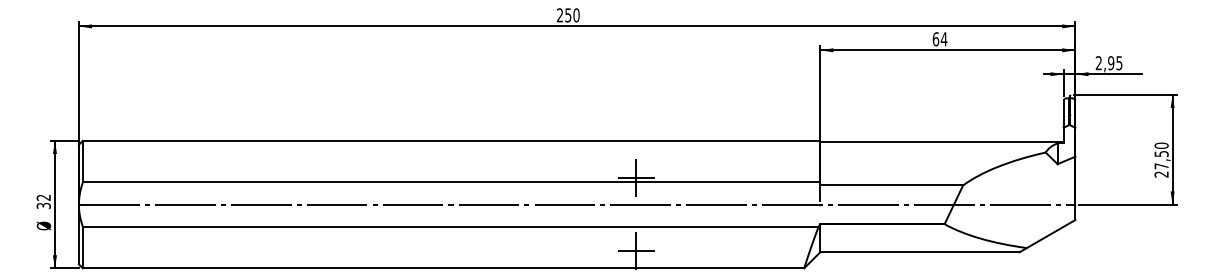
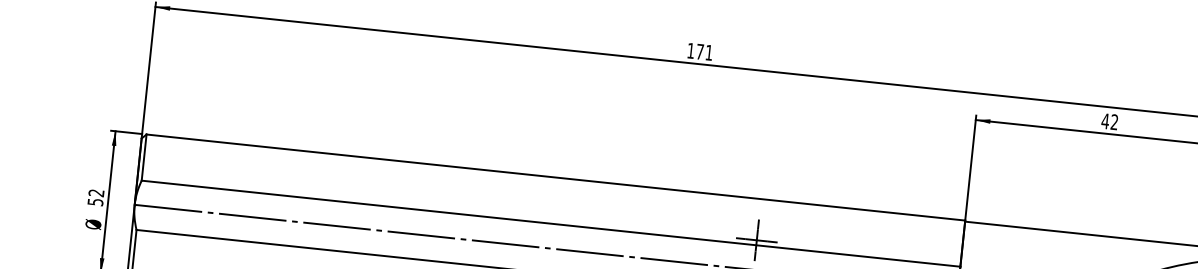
text: (568, 15) -> (700, 52), 250 -> 171
text: (939, 39) -> (1109, 121), 64 -> 42
text: (43, 205) -> (95, 201), 32 -> 52

